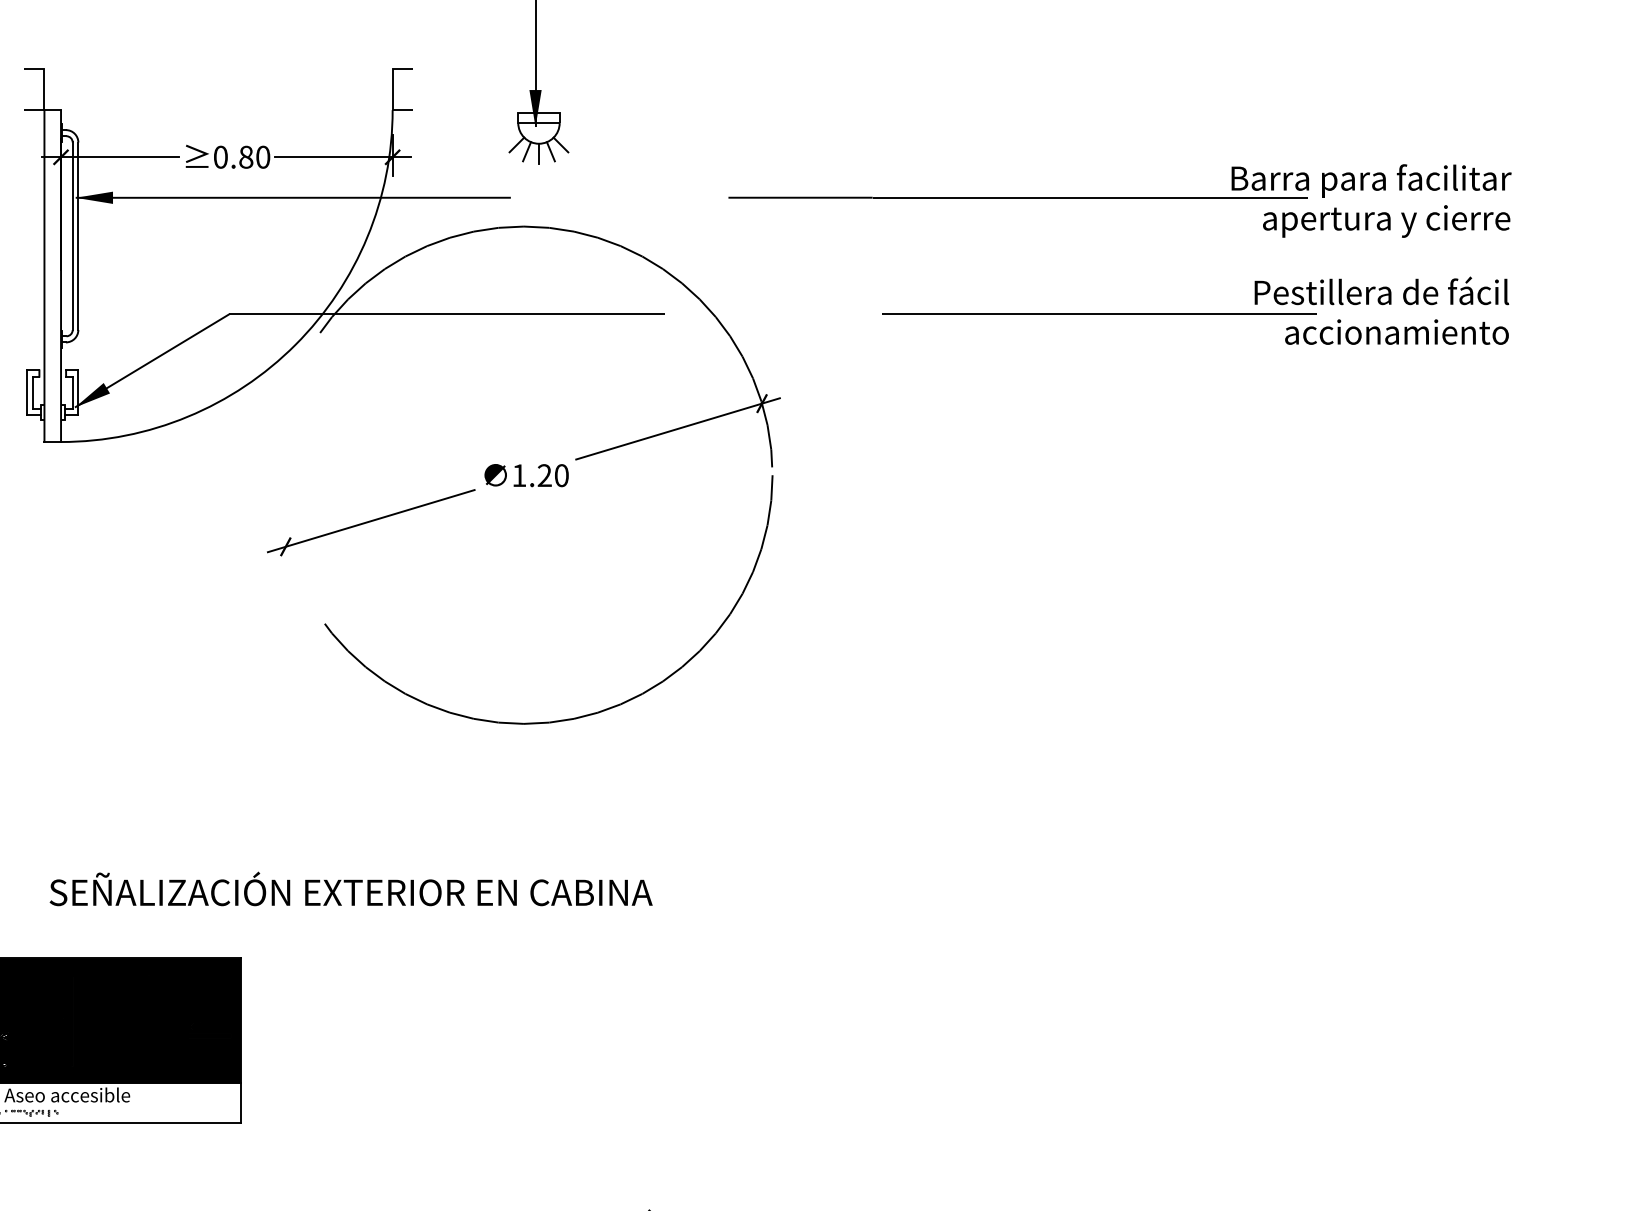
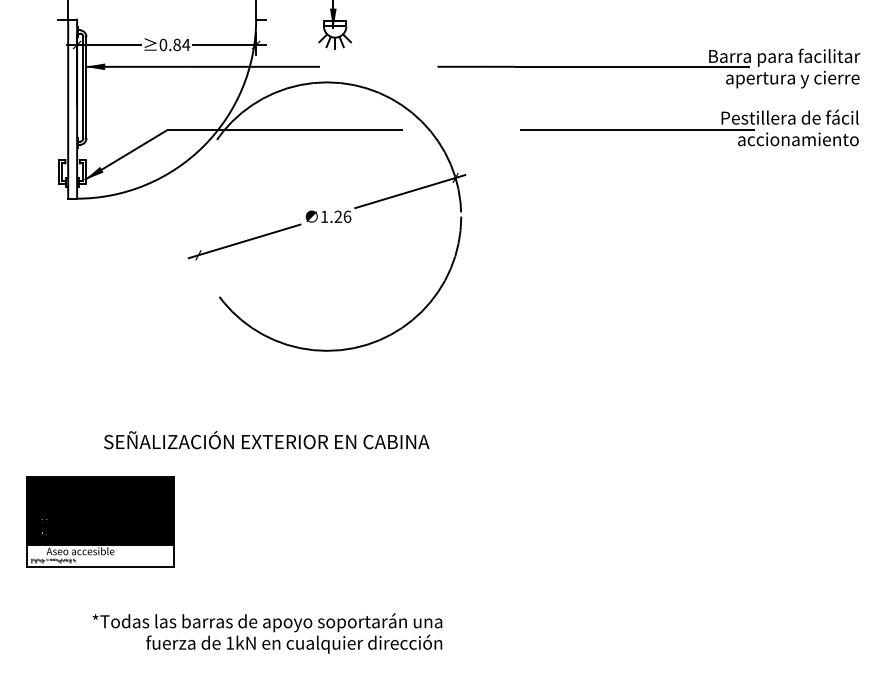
text: (263, 156) -> (186, 44), 0.80 -> 0.84
text: (561, 474) -> (347, 216), 1.20 -> 1.26
text: (350, 888) -> (266, 439), moved

